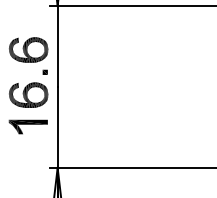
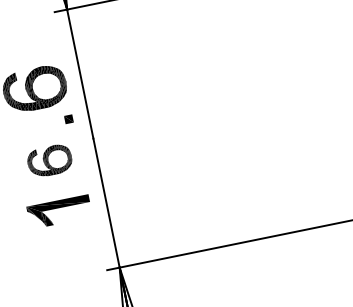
part: (28, 94) -> (49, 160), size x0.7

